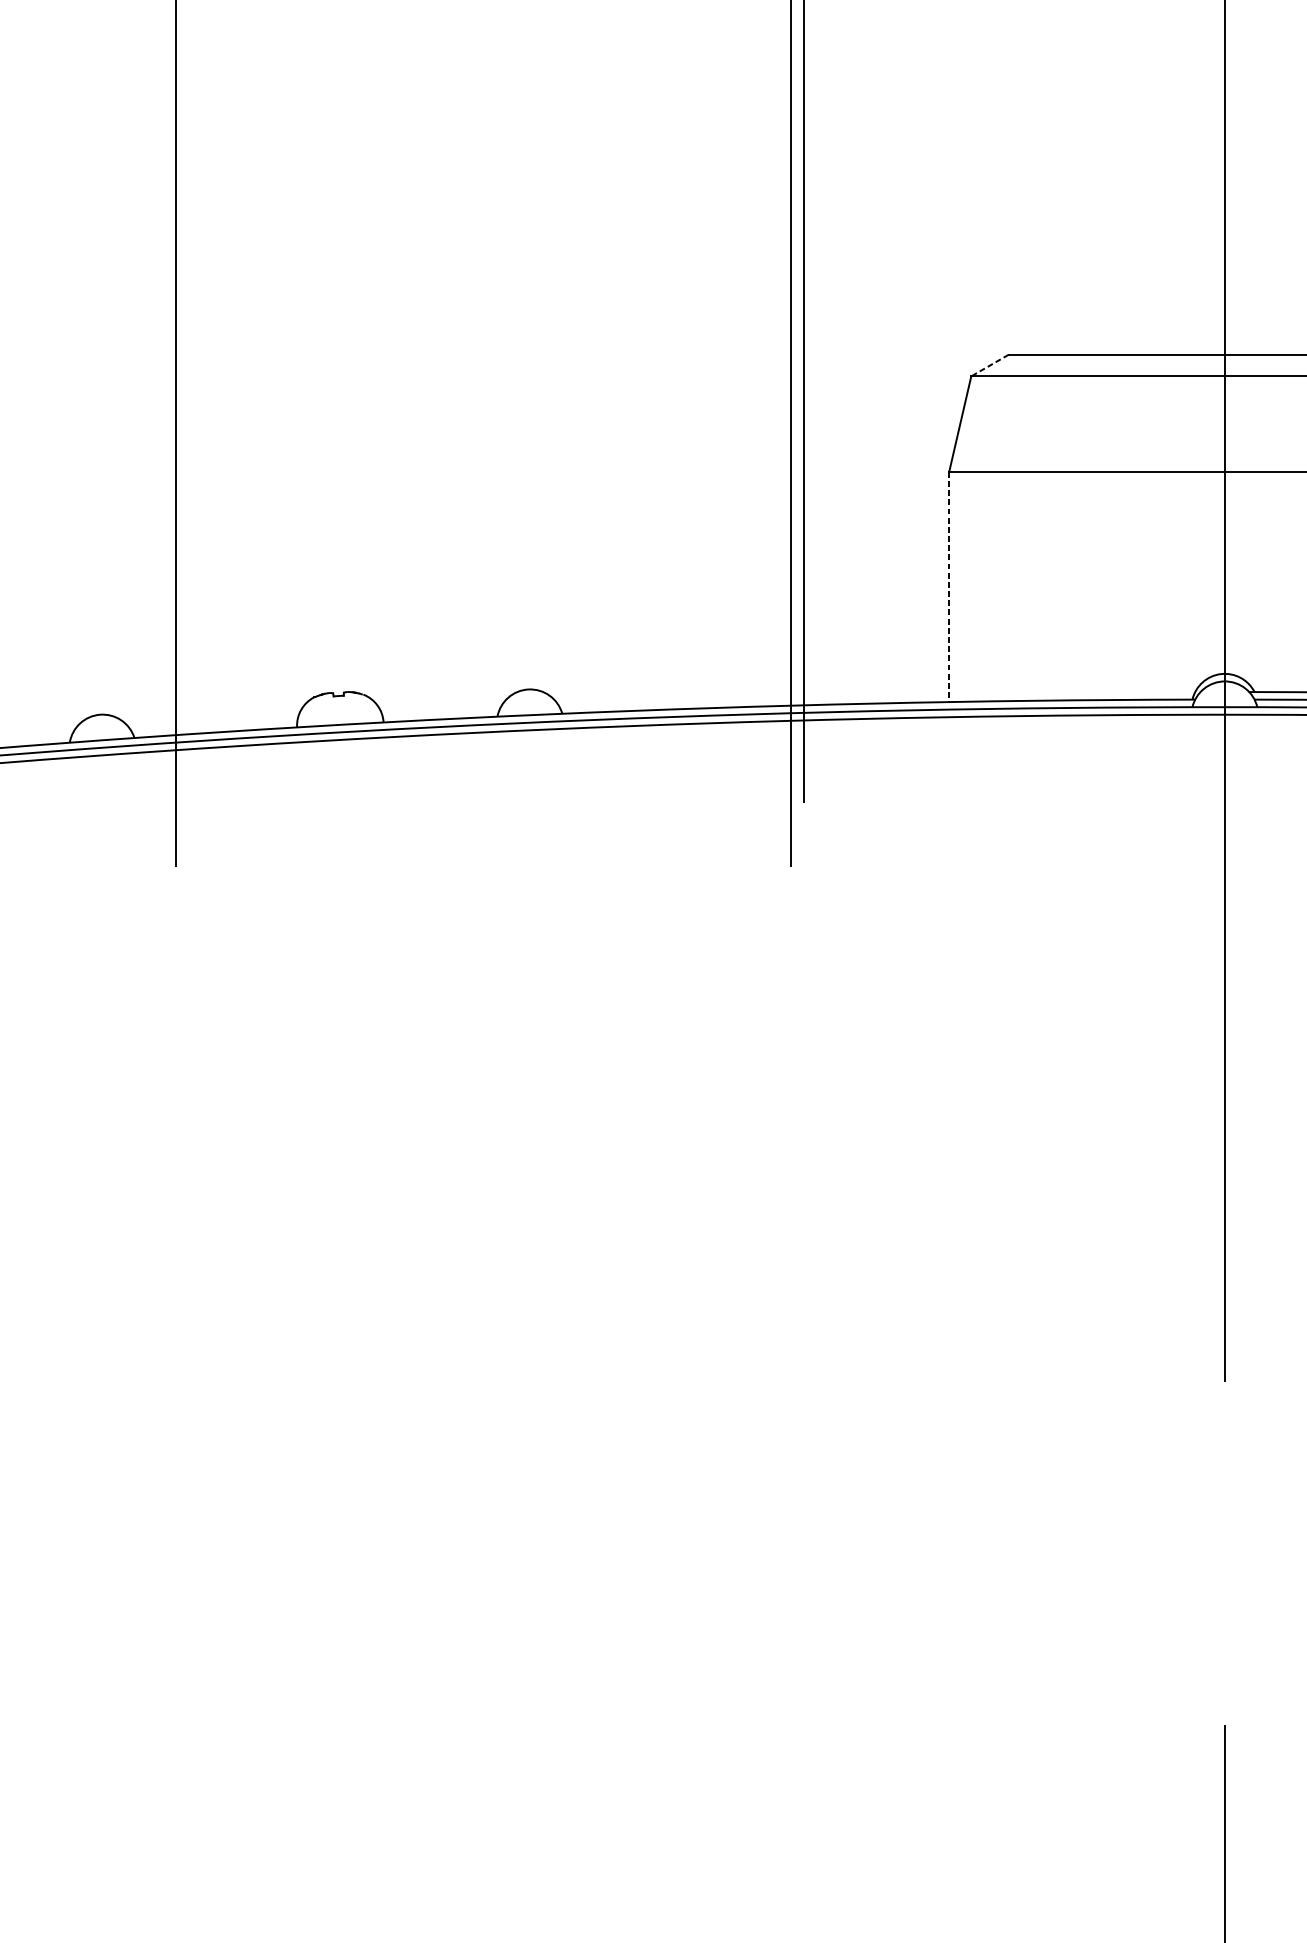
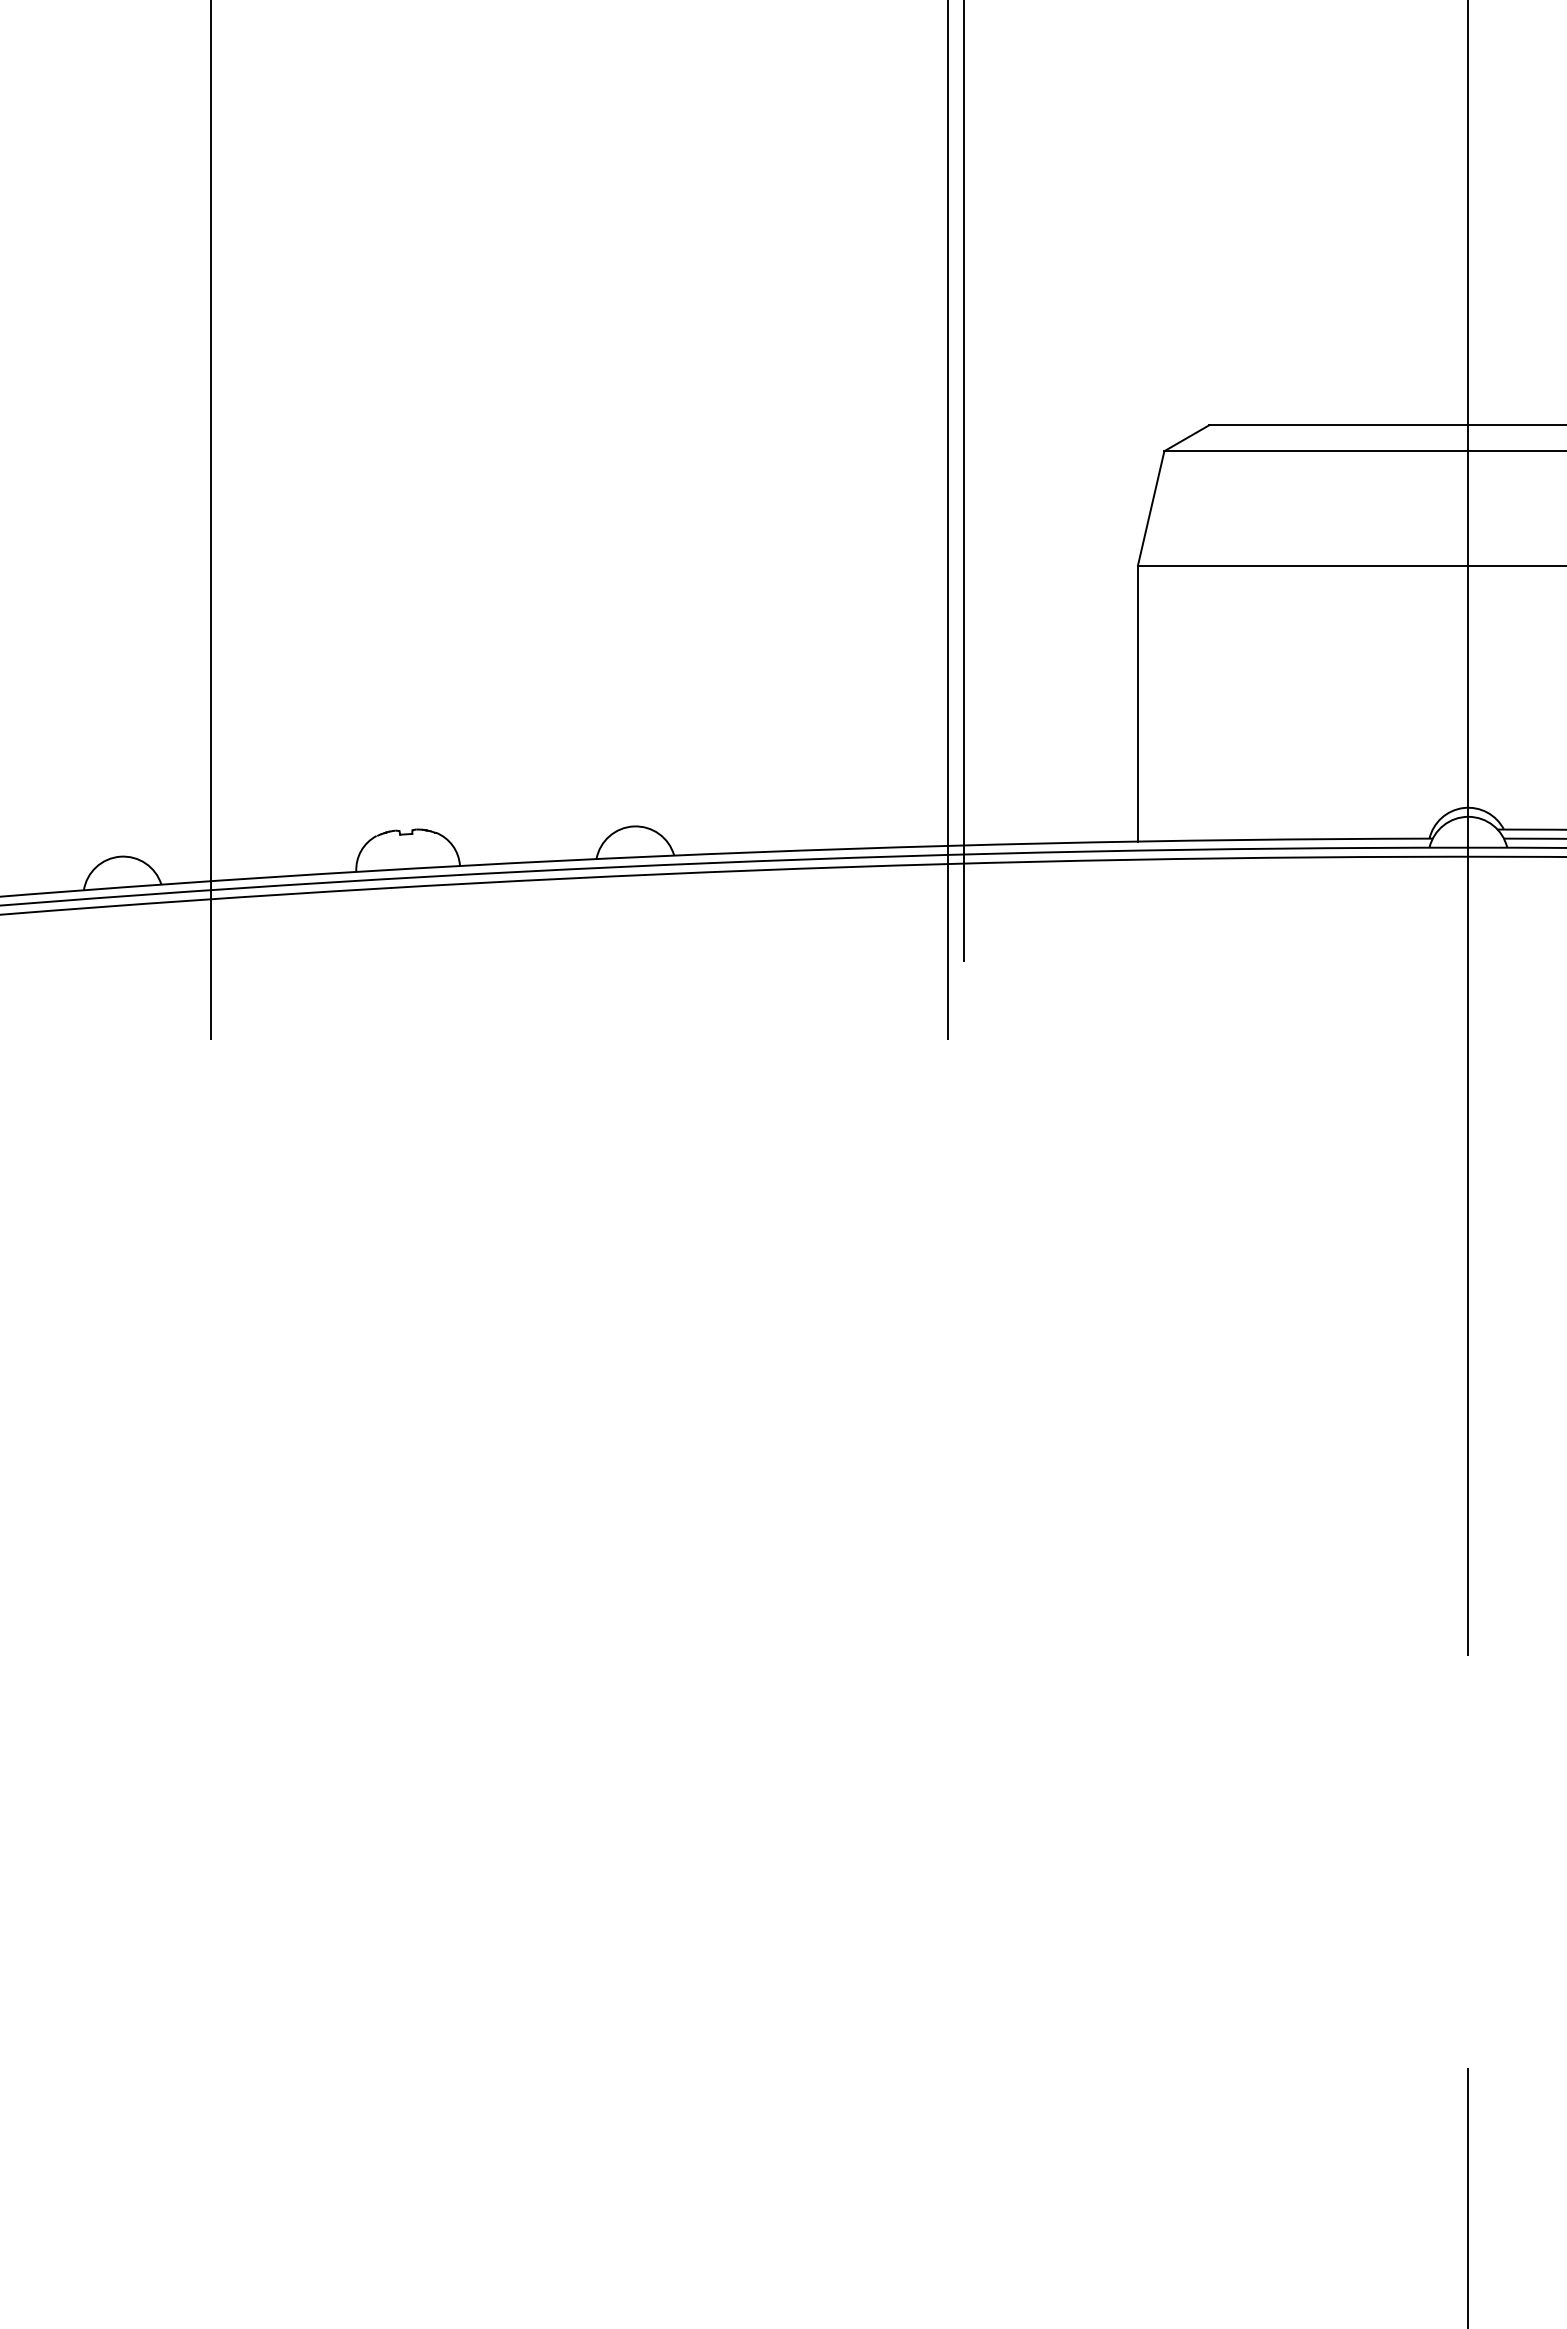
line: (989, 365) -> (1186, 438), dashed -> solid
line: (948, 586) -> (1137, 703), dashed -> solid

